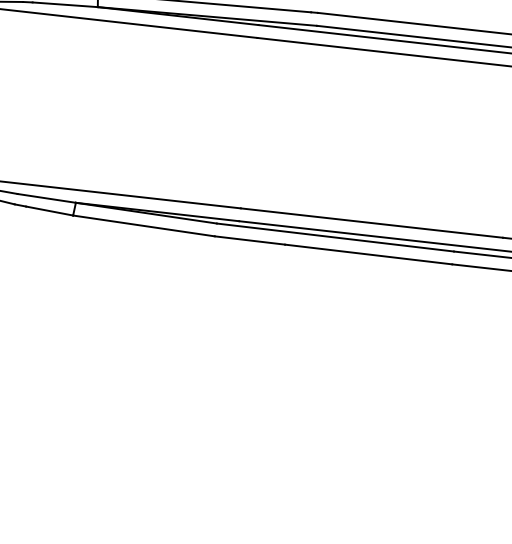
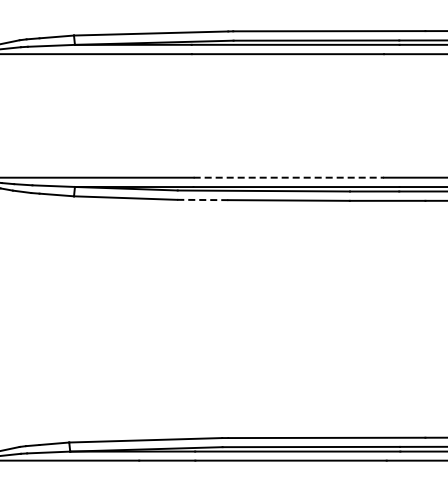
line: (372, 222) -> (289, 177), solid -> dashed
line: (249, 241) -> (202, 200), solid -> dashed

